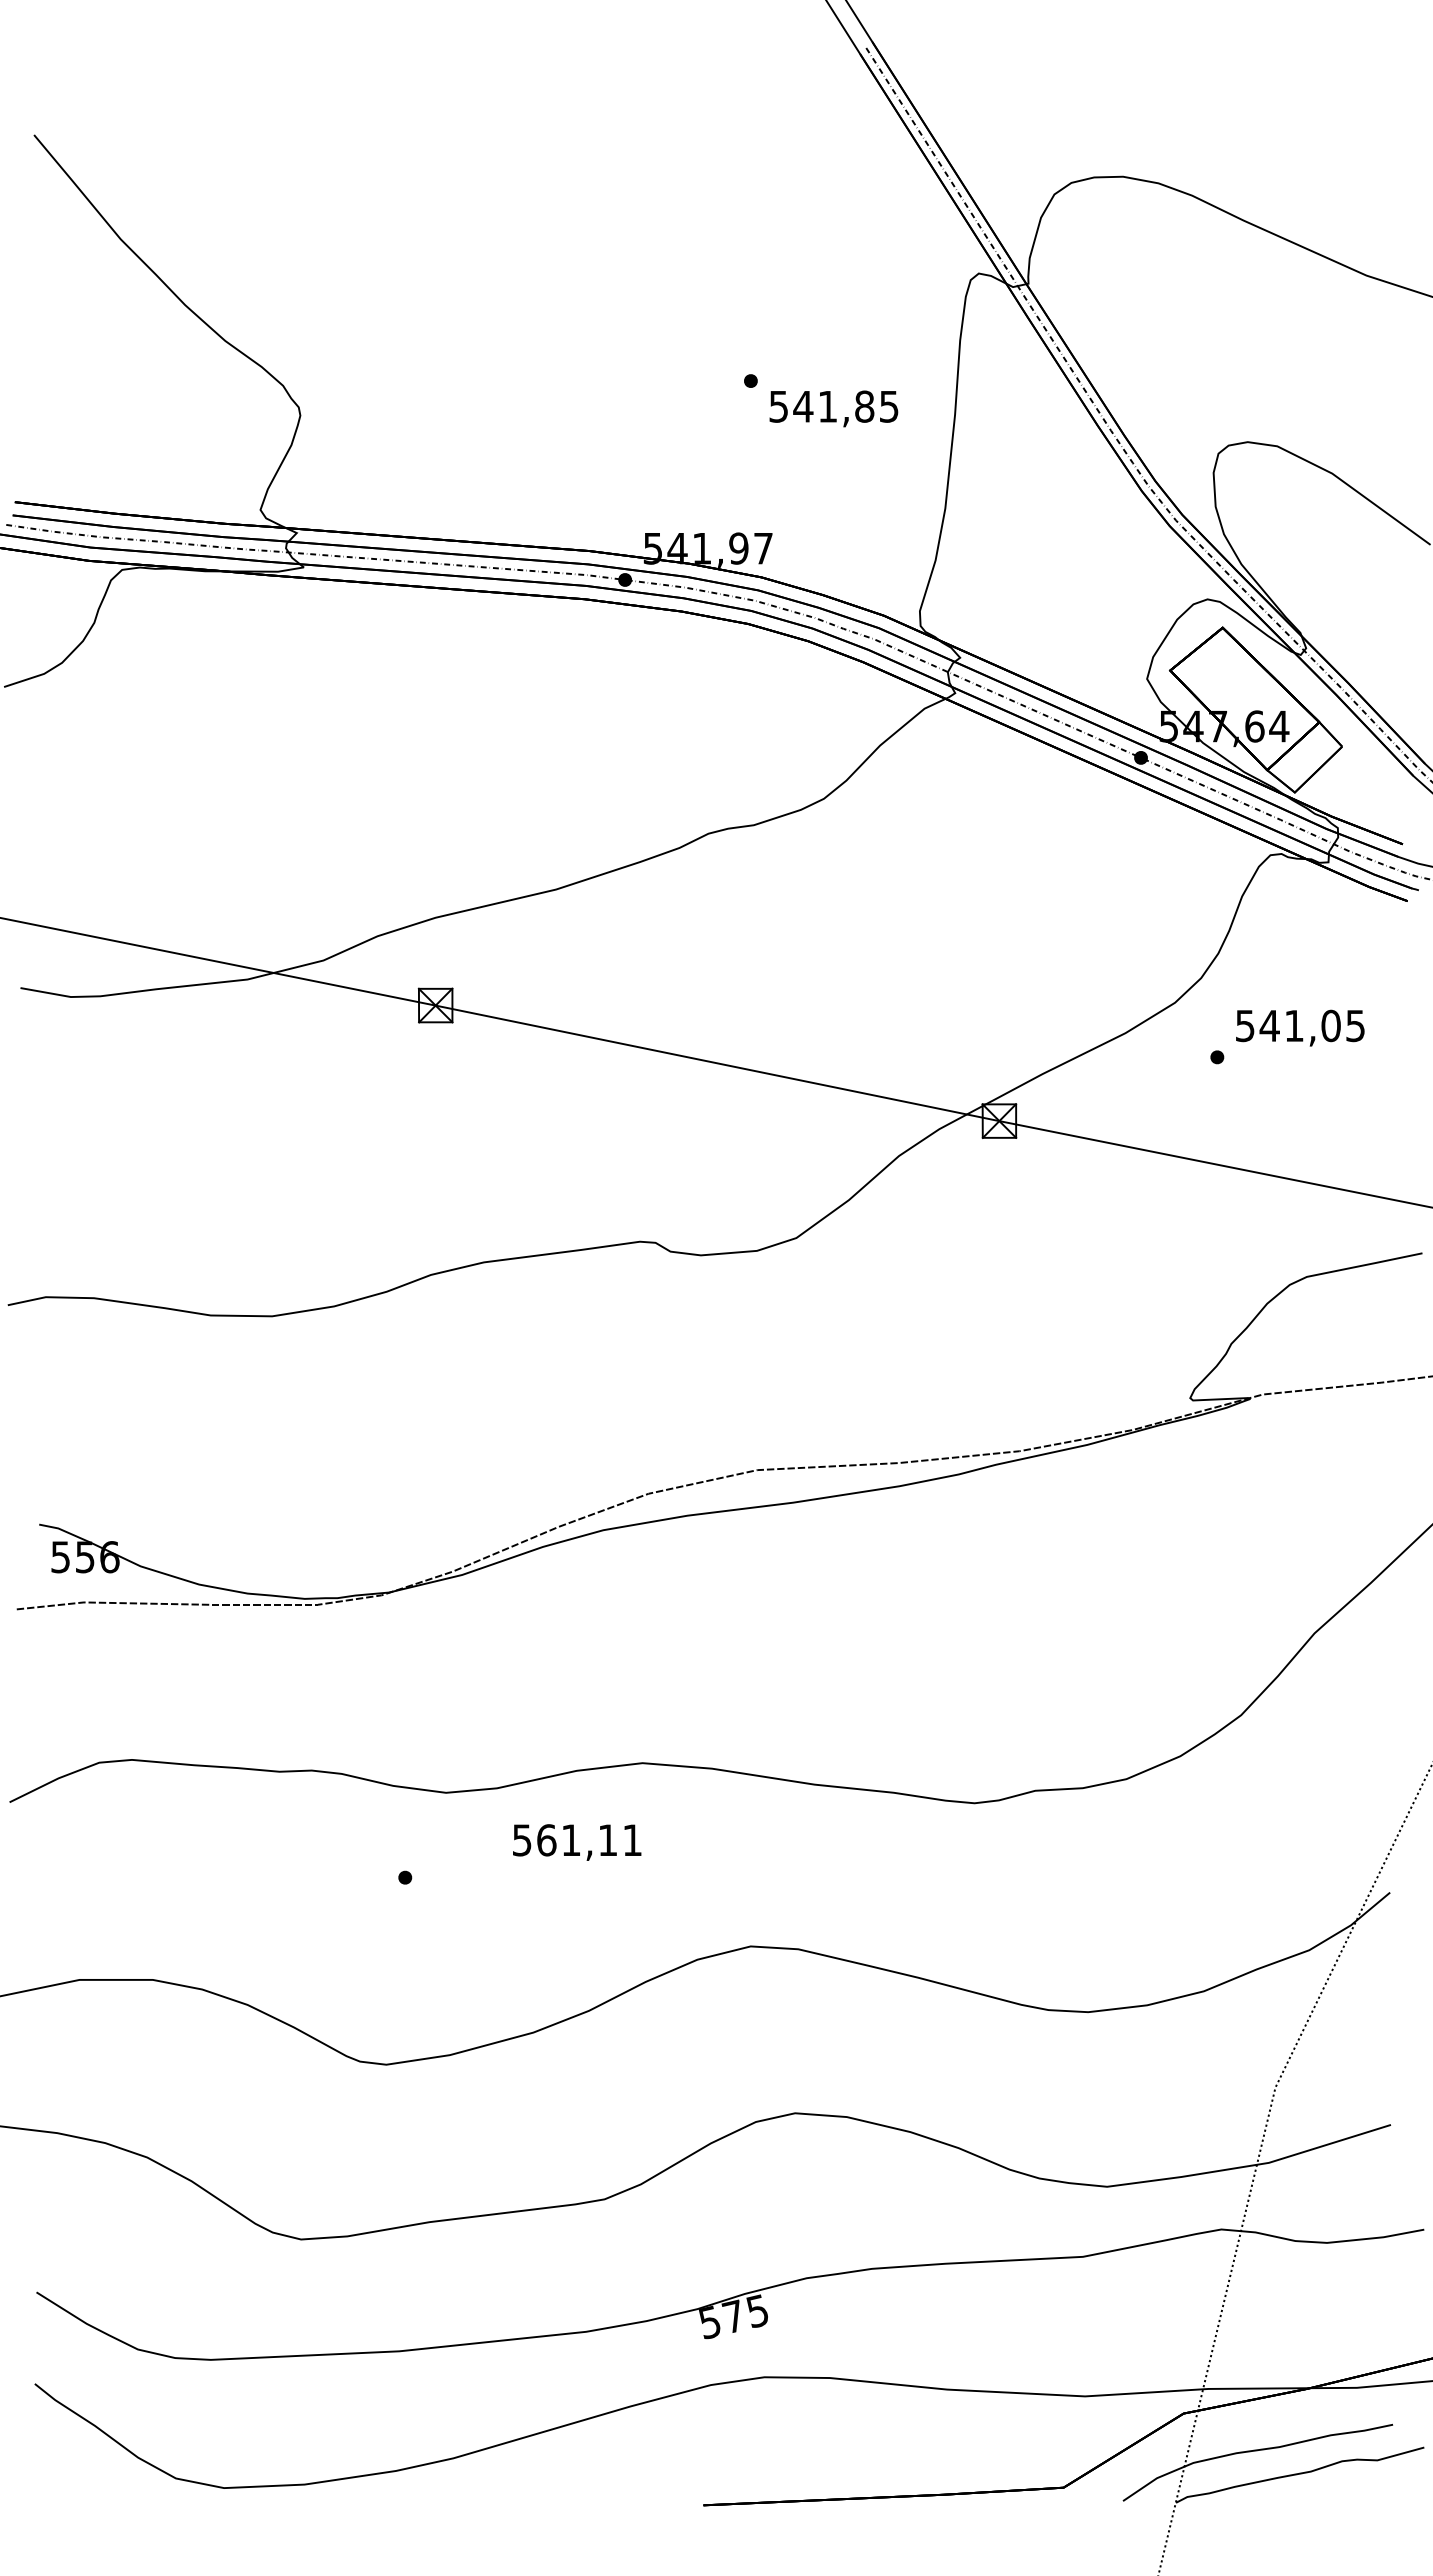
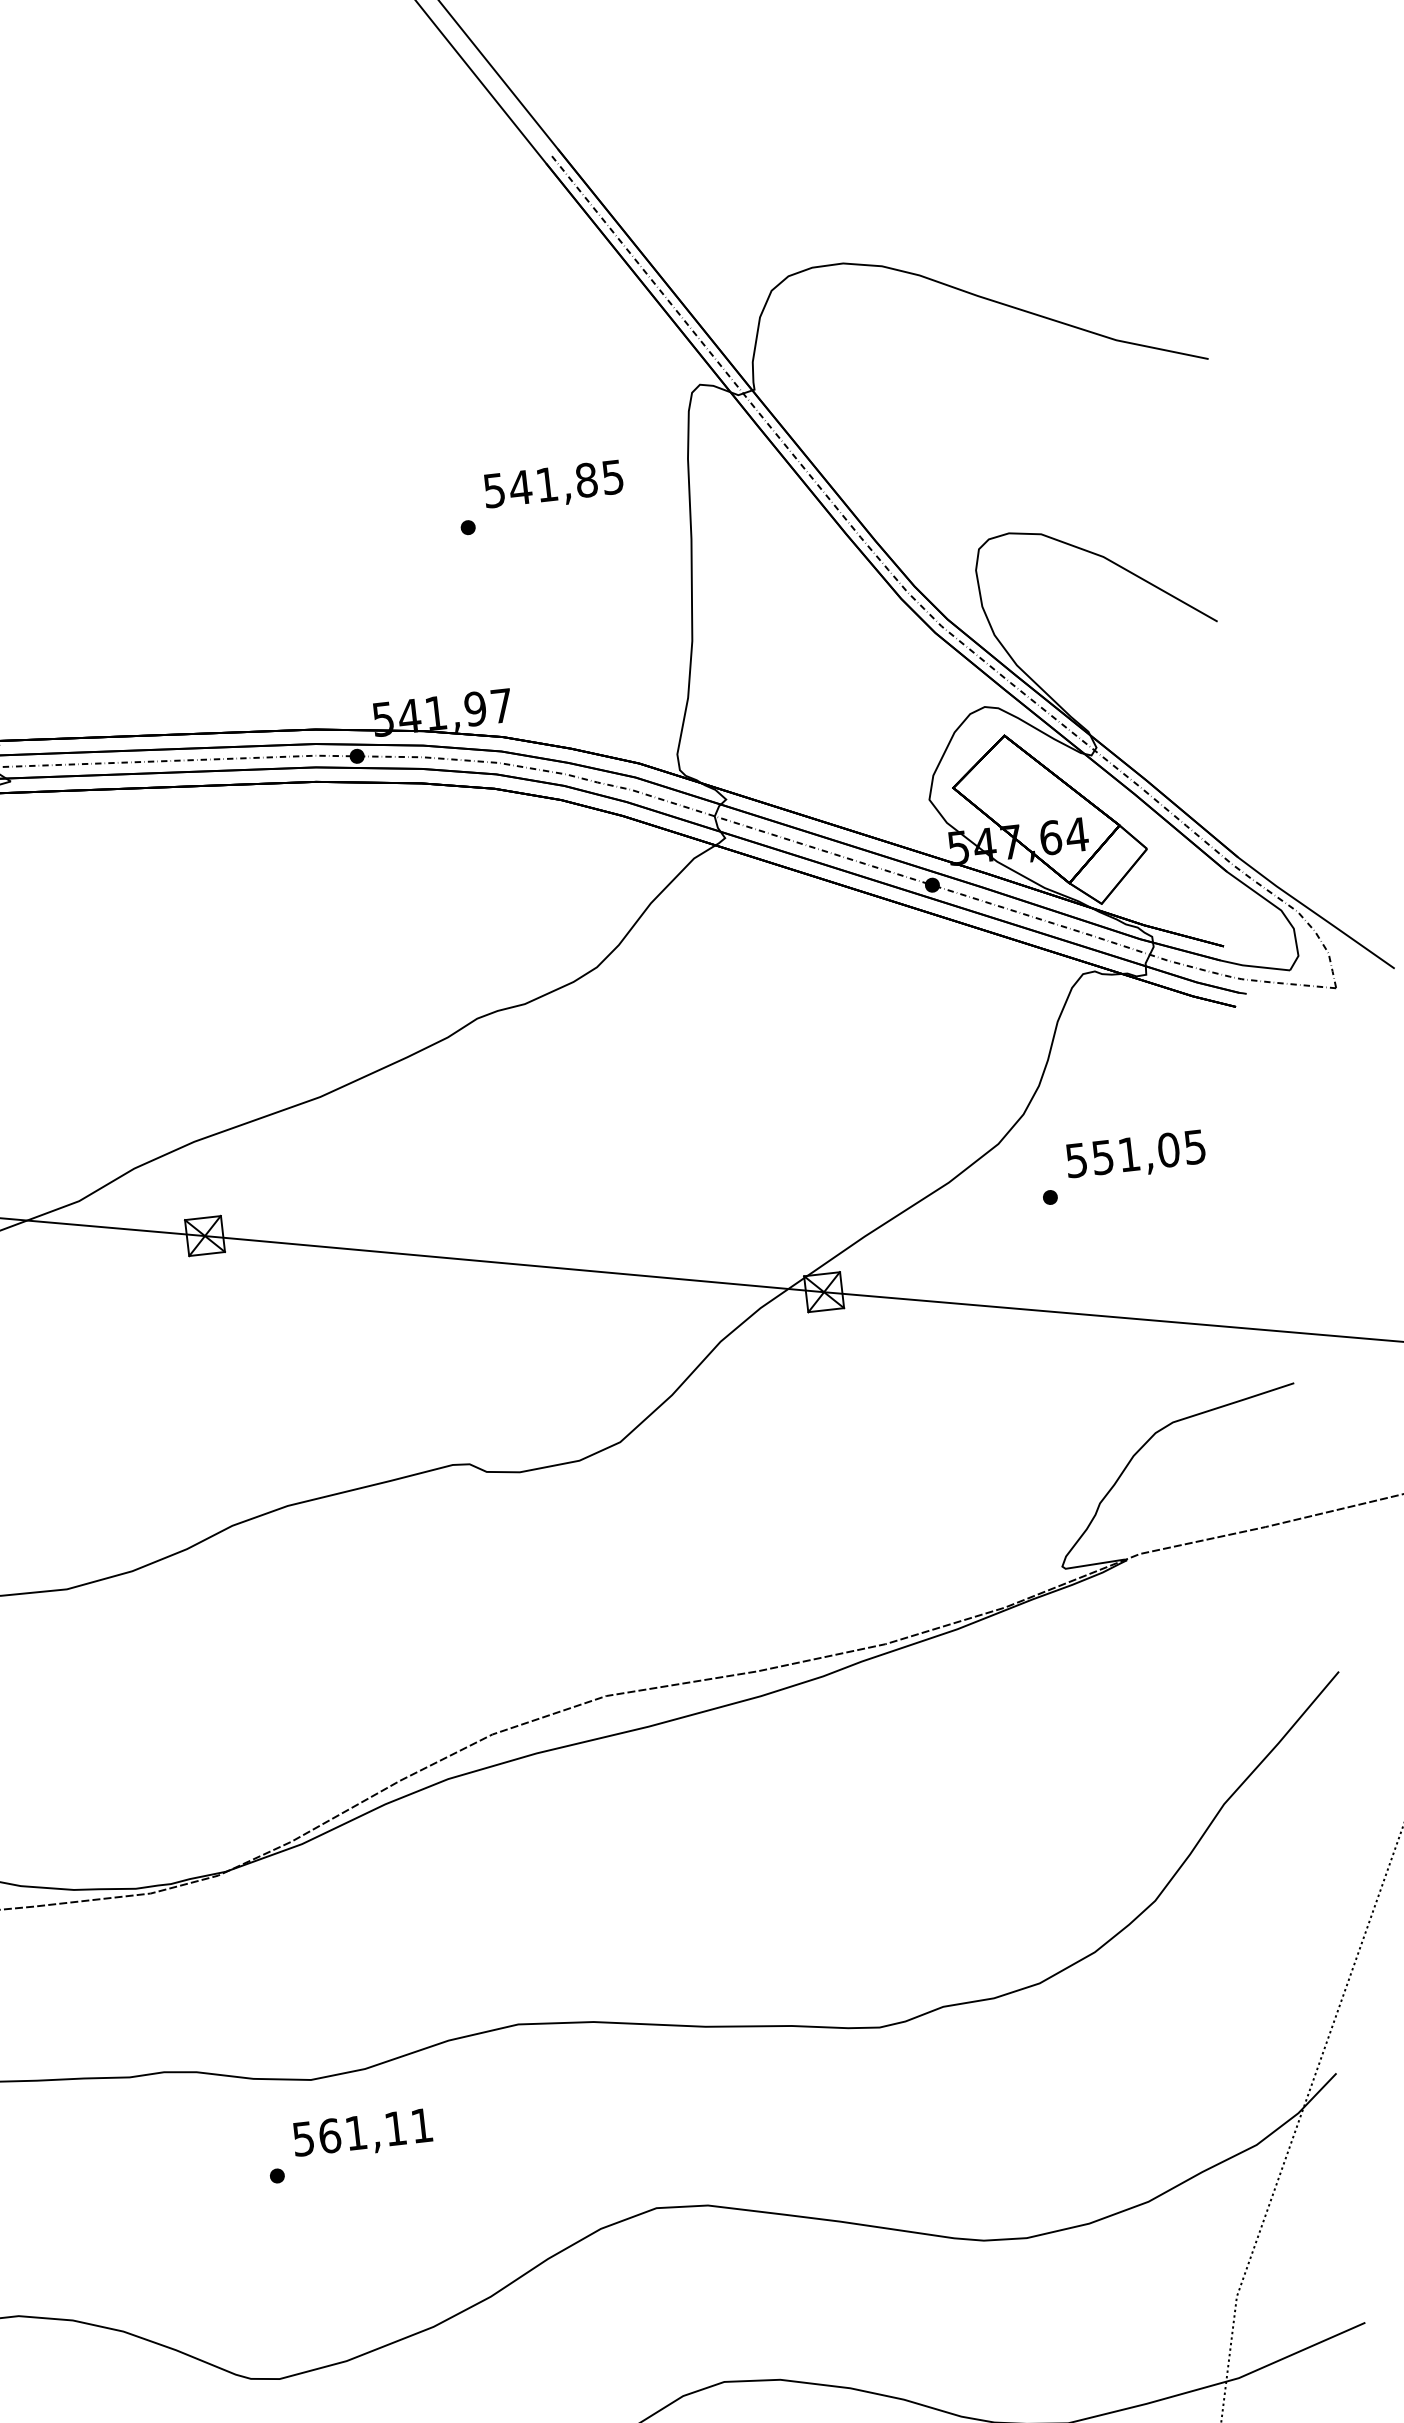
text: (833, 408) -> (553, 485), moved
text: (1269, 1026) -> (1102, 1158), 541,05 -> 551,05
text: (577, 1842) -> (363, 2134), moved

